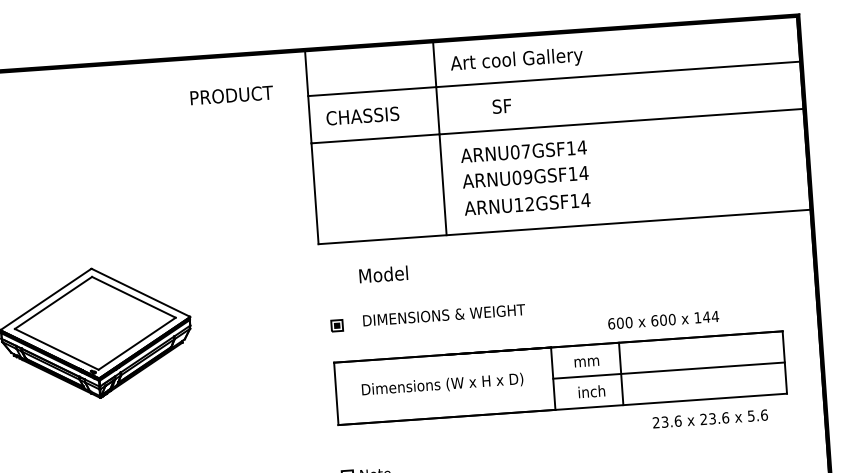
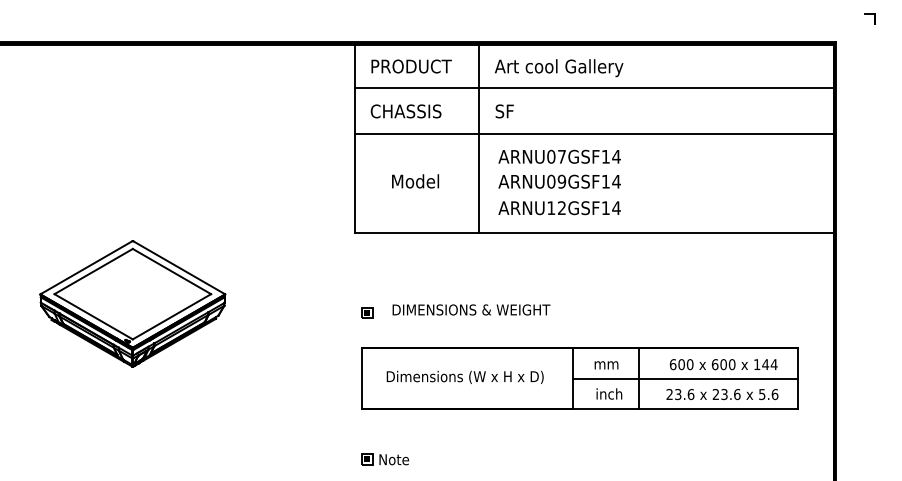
text: (231, 95) -> (411, 66), moved
text: (501, 106) -> (504, 111), moved
text: (383, 274) -> (415, 181), moved
text: (663, 320) -> (723, 364), moved
text: (710, 418) -> (722, 394), moved

